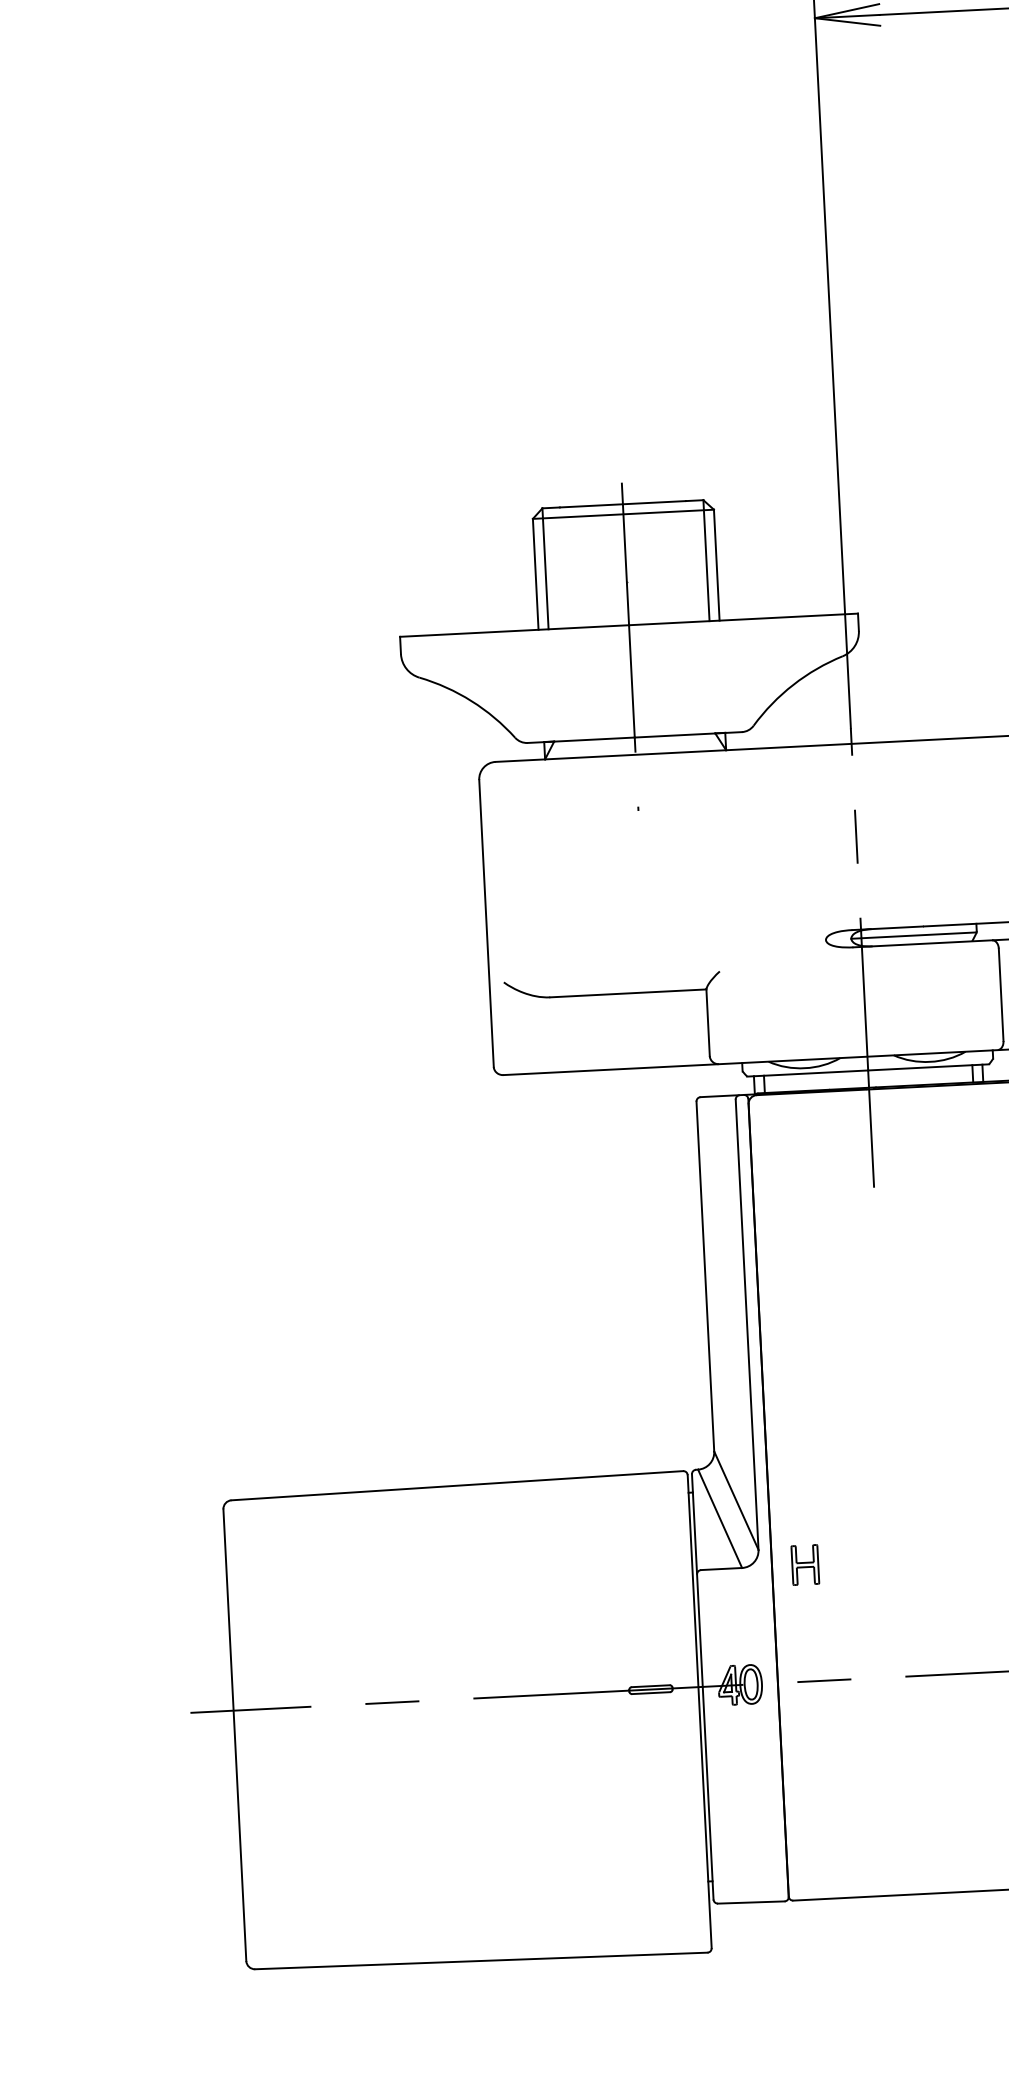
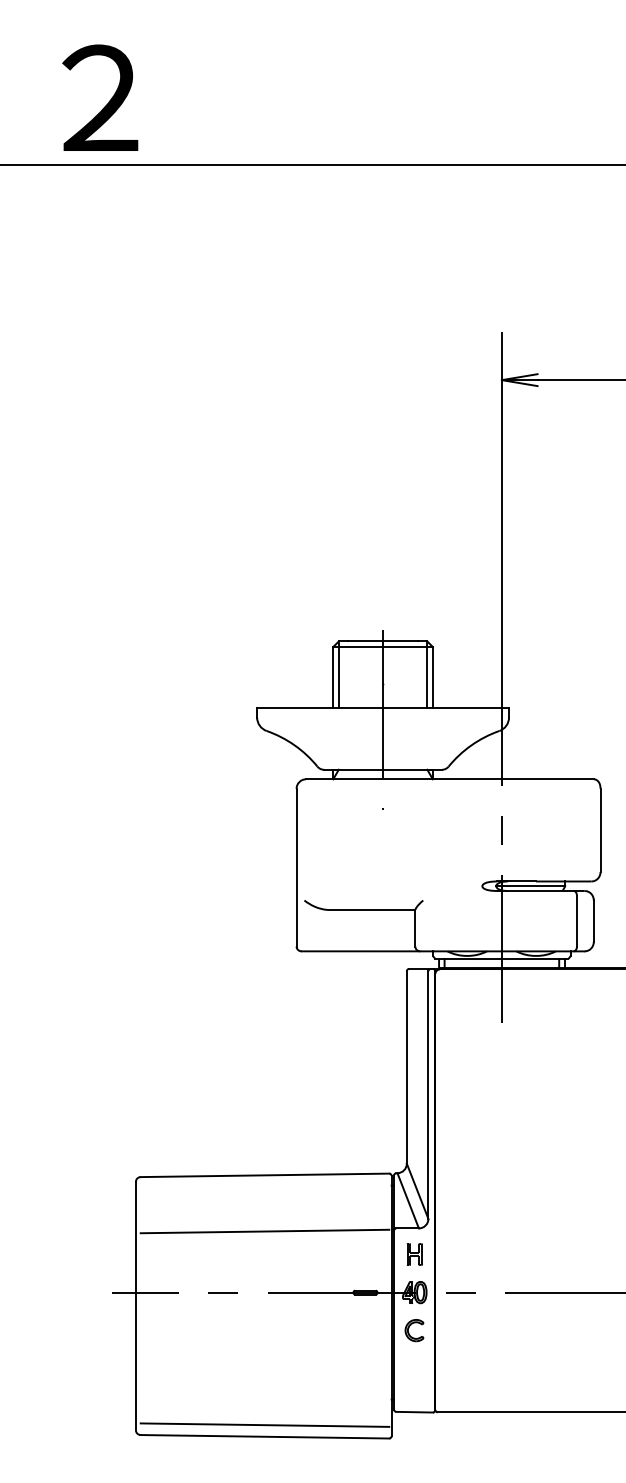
part: (805, 1564) -> (414, 1254), moved
line: (461, 1587) -> (264, 1231), added
part: (743, 1753) -> (414, 1330), added
line: (479, 1938) -> (264, 1424), added

